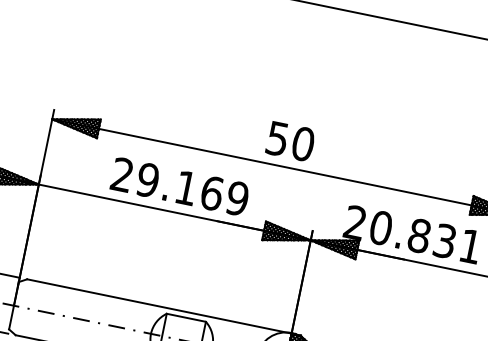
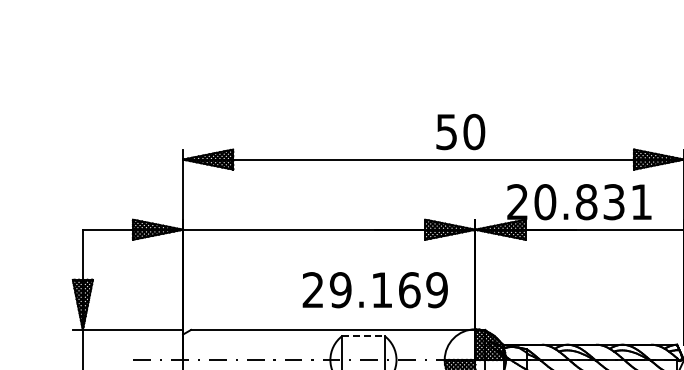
text: (290, 141) -> (460, 131), moved
text: (179, 187) -> (374, 290), moved
line: (186, 317) -> (363, 335), solid -> dashed

